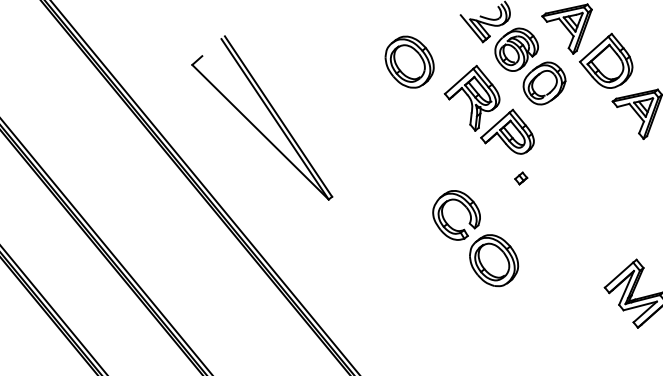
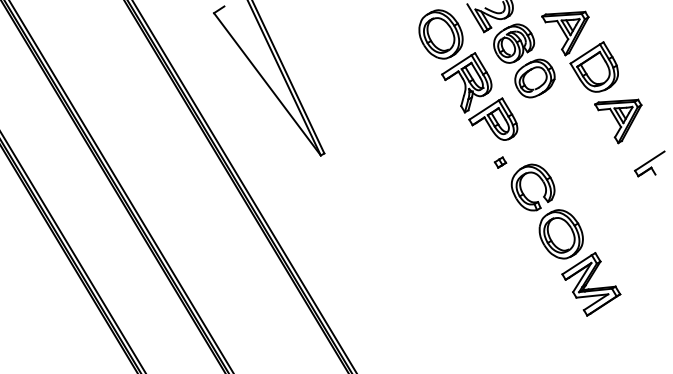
part: (409, 62) -> (440, 34), moved
part: (474, 238) -> (546, 211), moved

